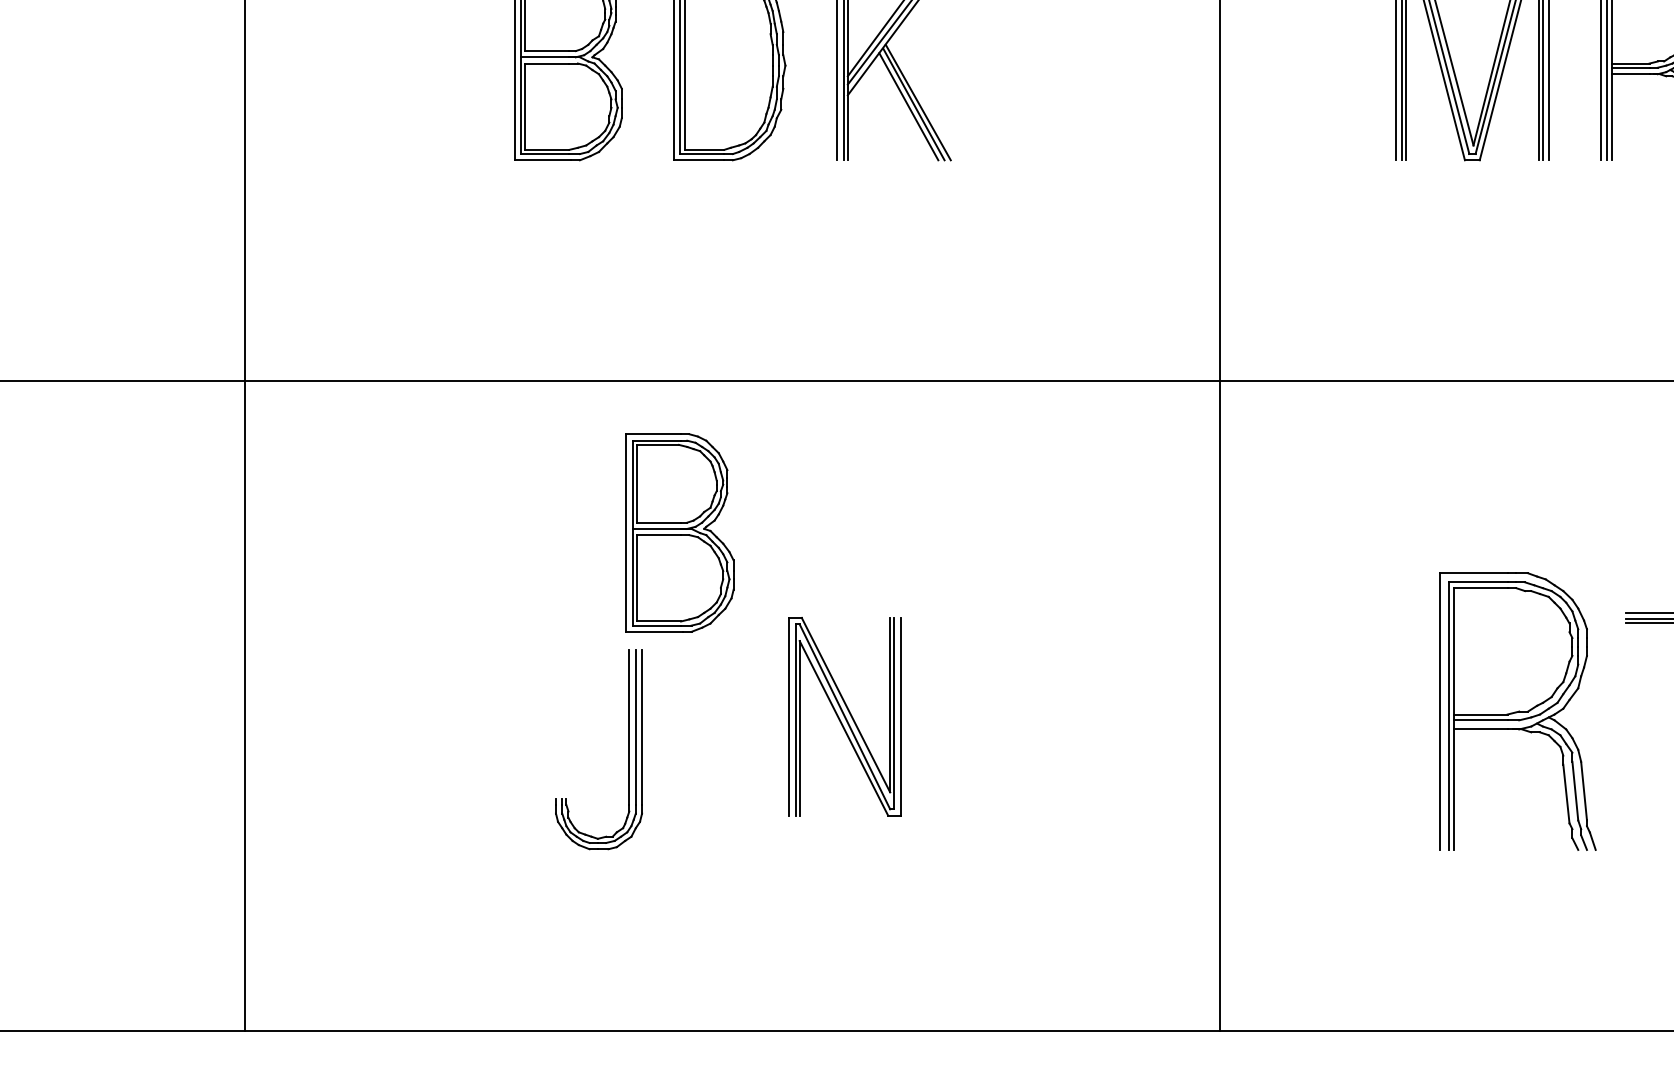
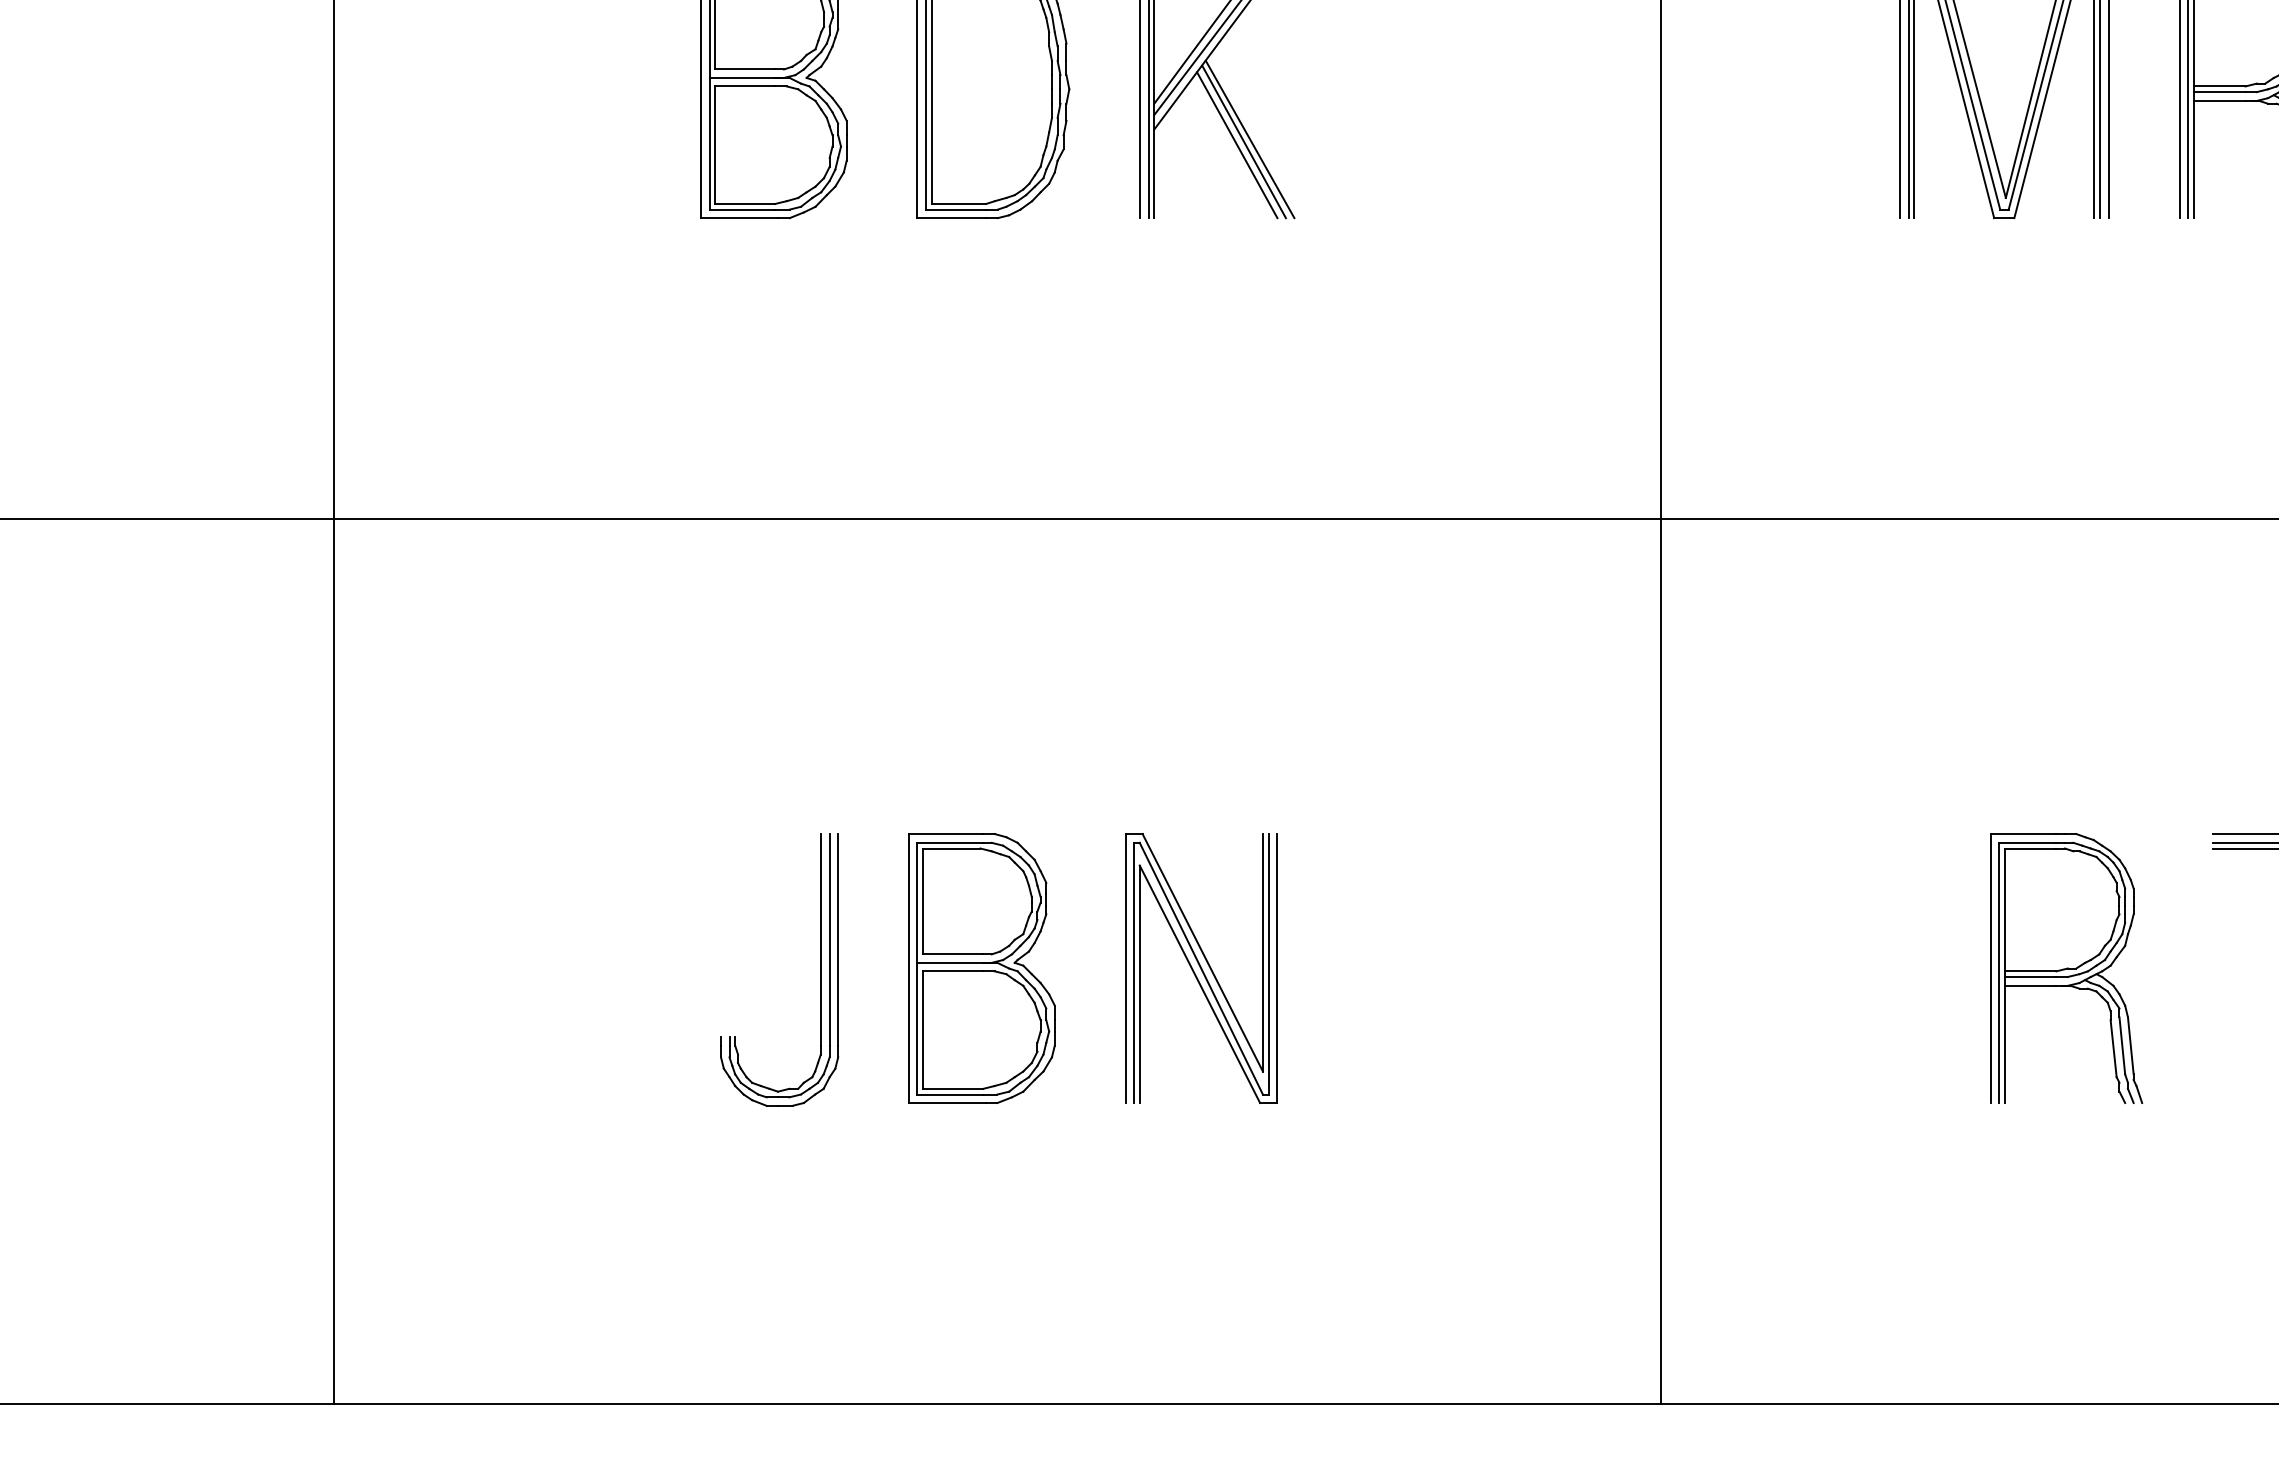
part: (679, 533) -> (981, 968), moved
part: (1518, 711) -> (2066, 968), size x0.71
part: (845, 716) -> (1201, 968), moved
part: (629, 749) -> (820, 969), moved

